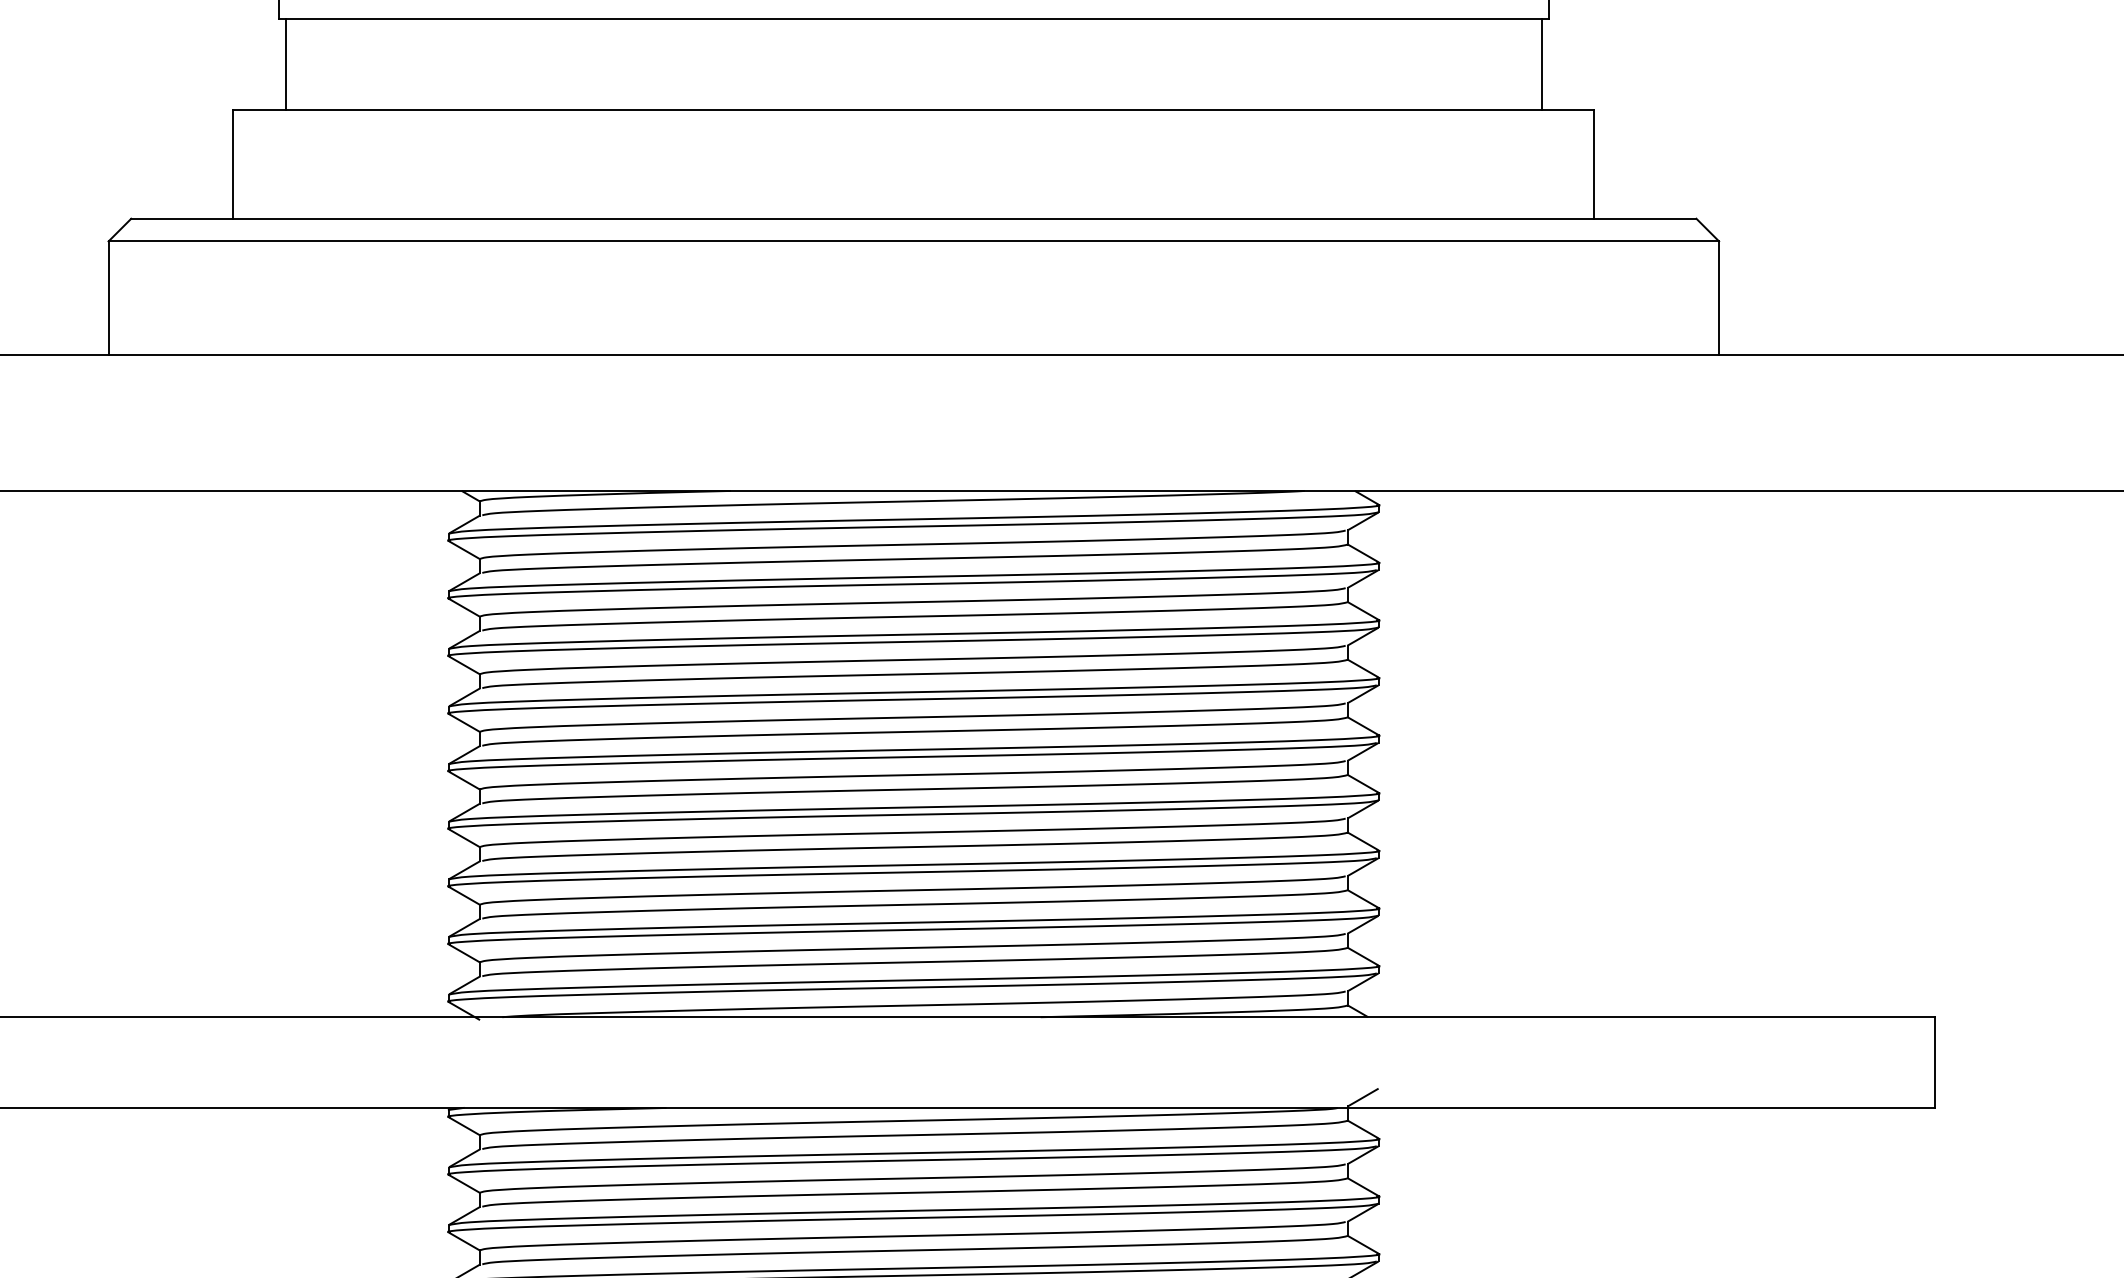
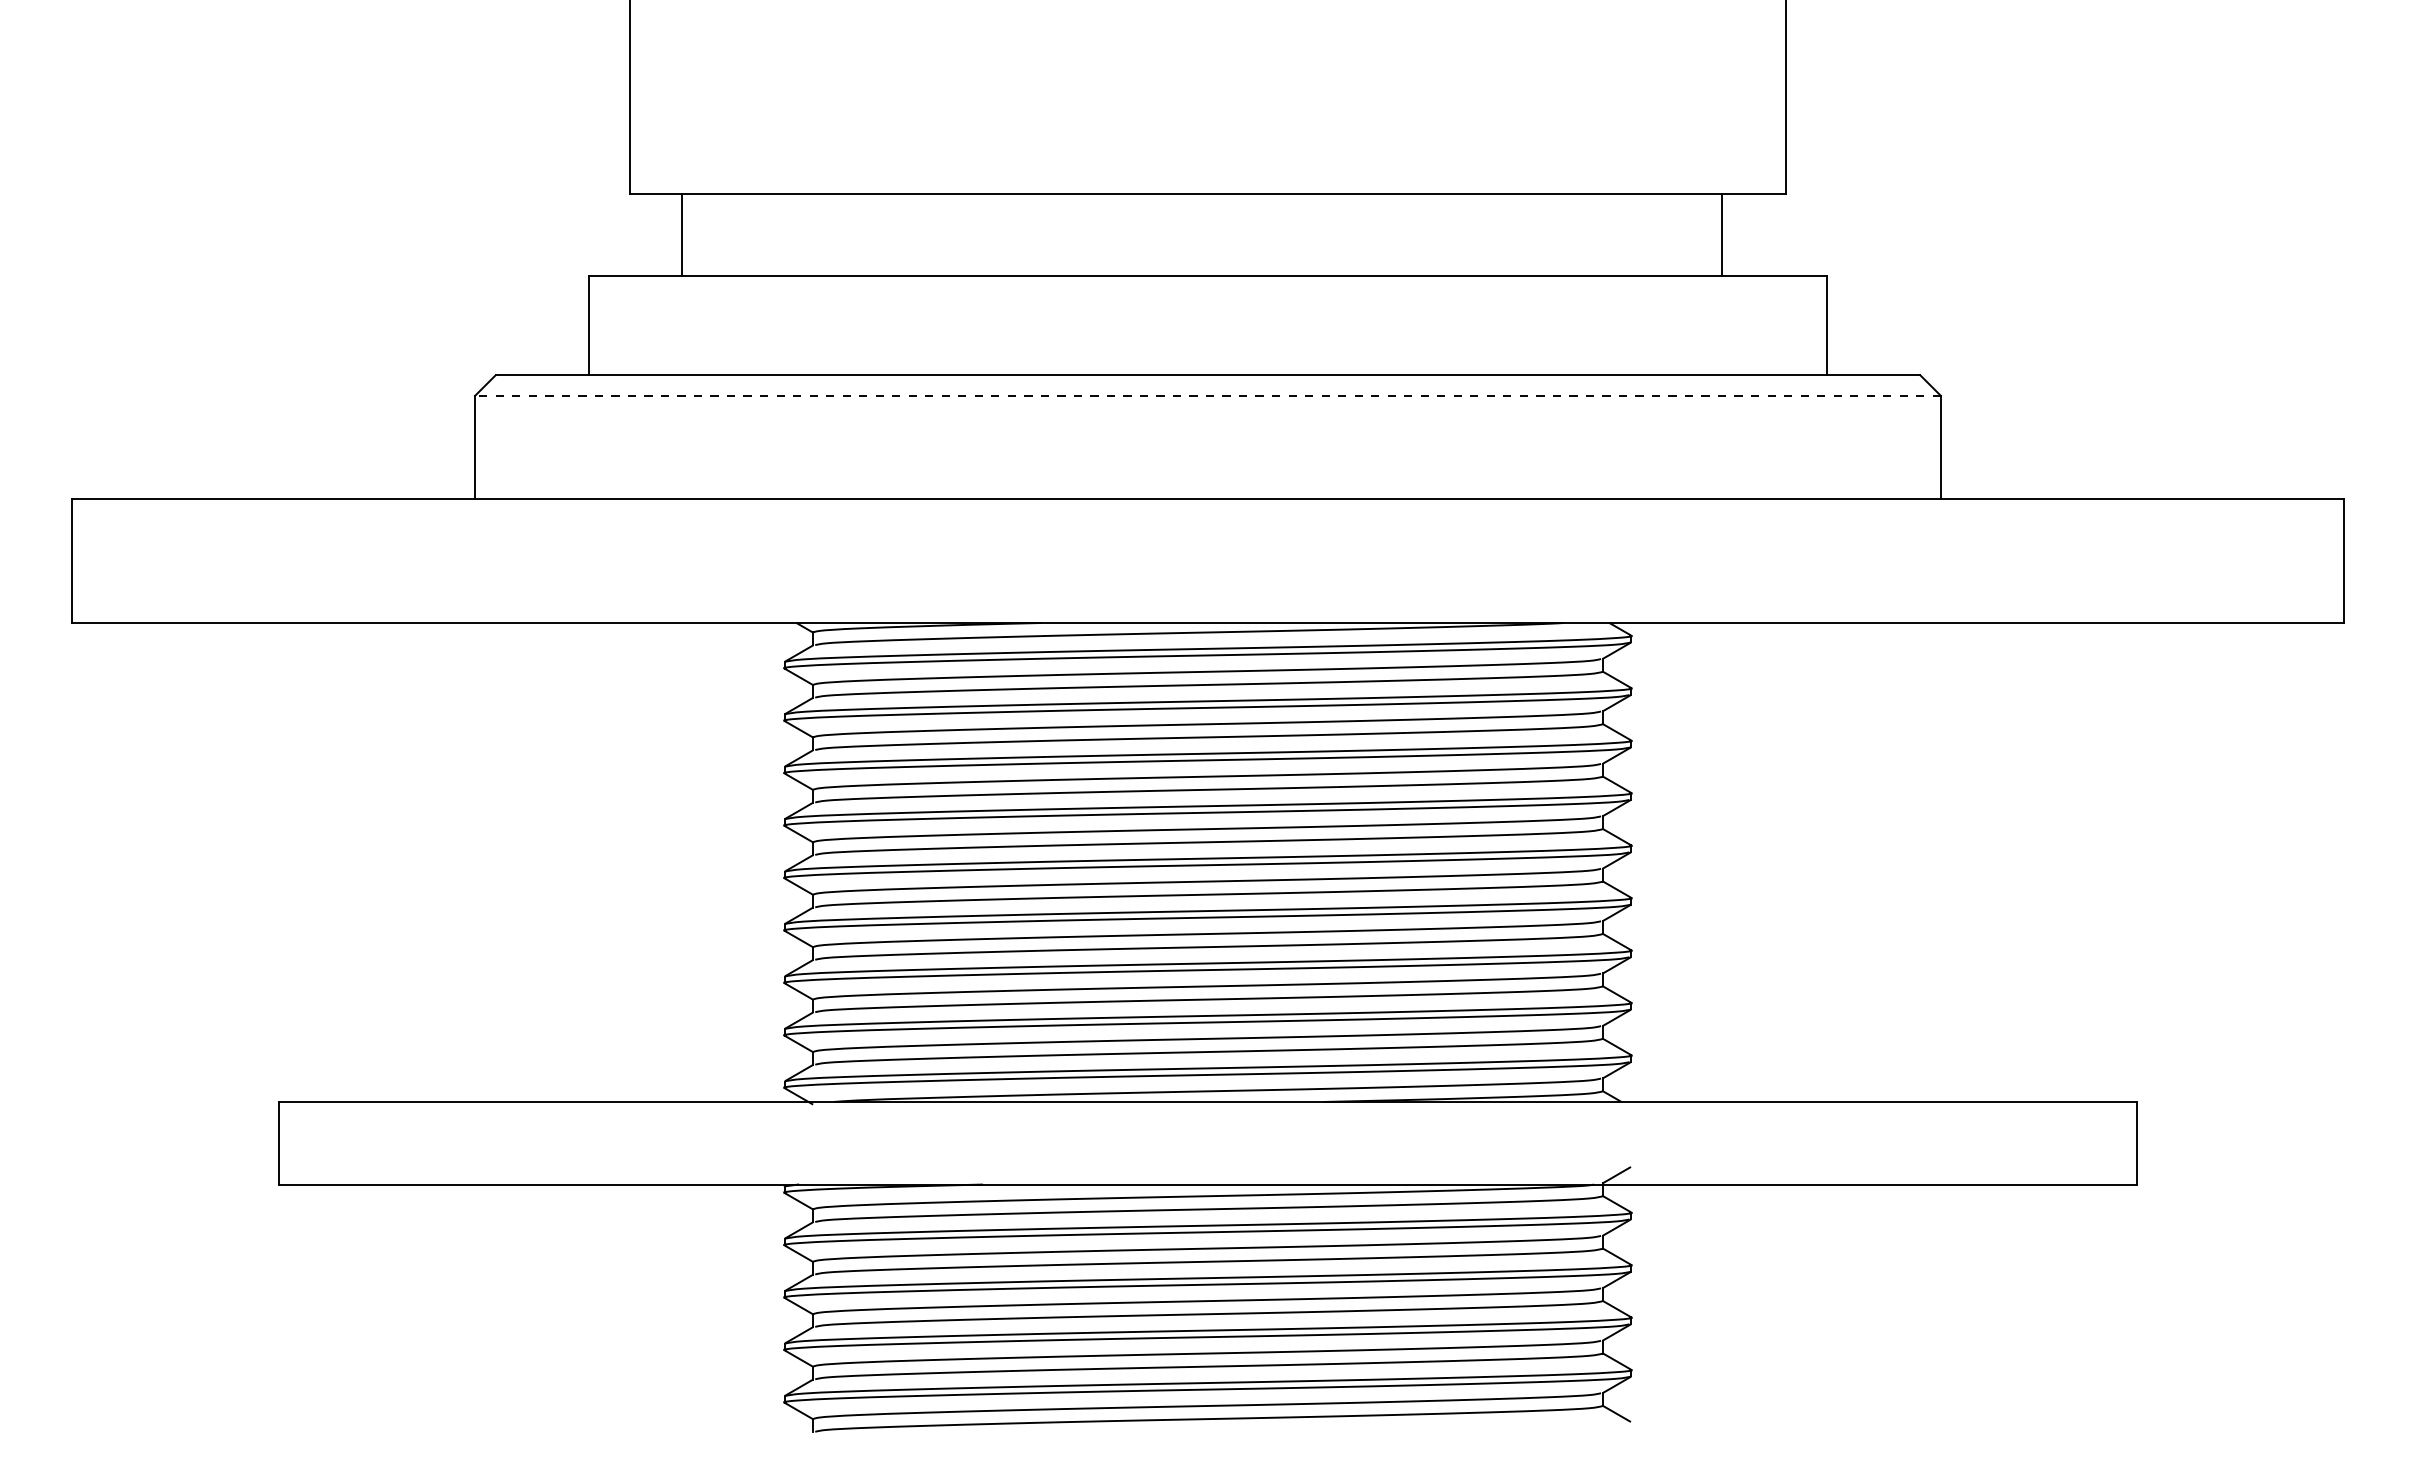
line: (285, 64) -> (682, 234), moved
line: (1541, 64) -> (1721, 234), moved
line: (913, 240) -> (1207, 395), solid -> dashed

